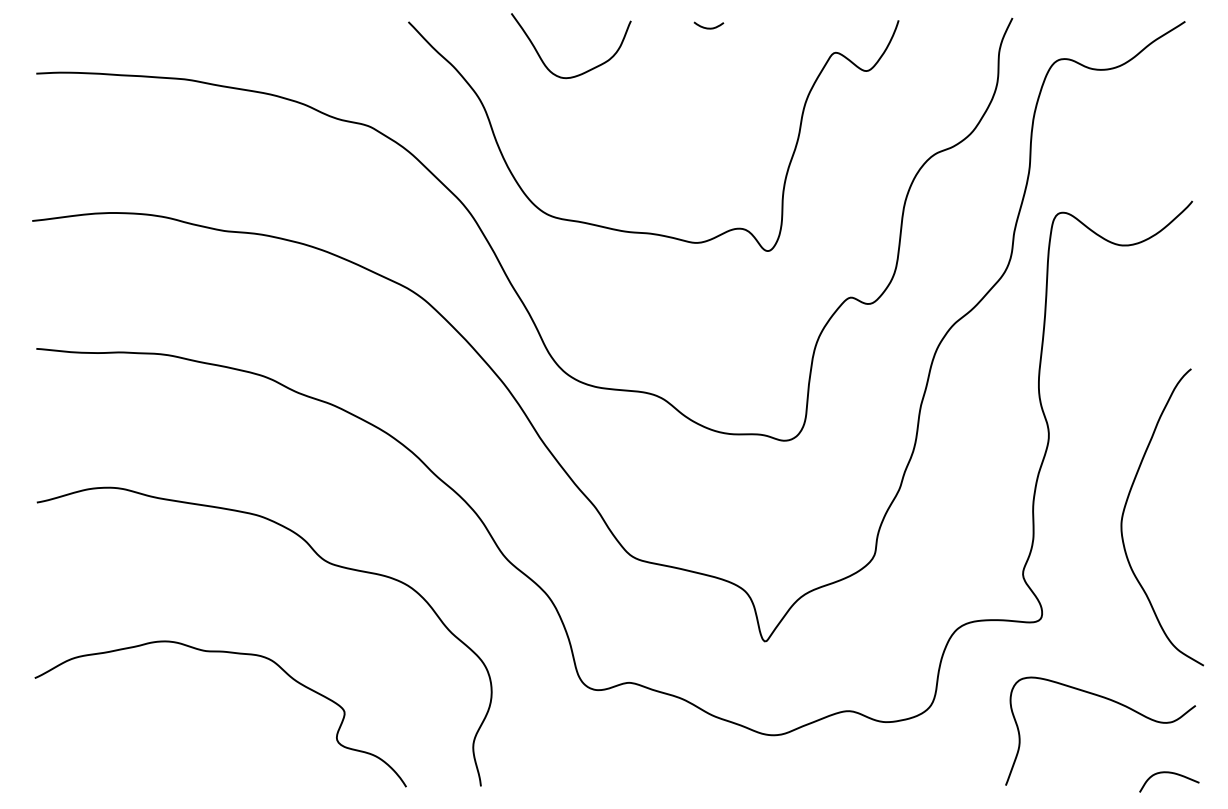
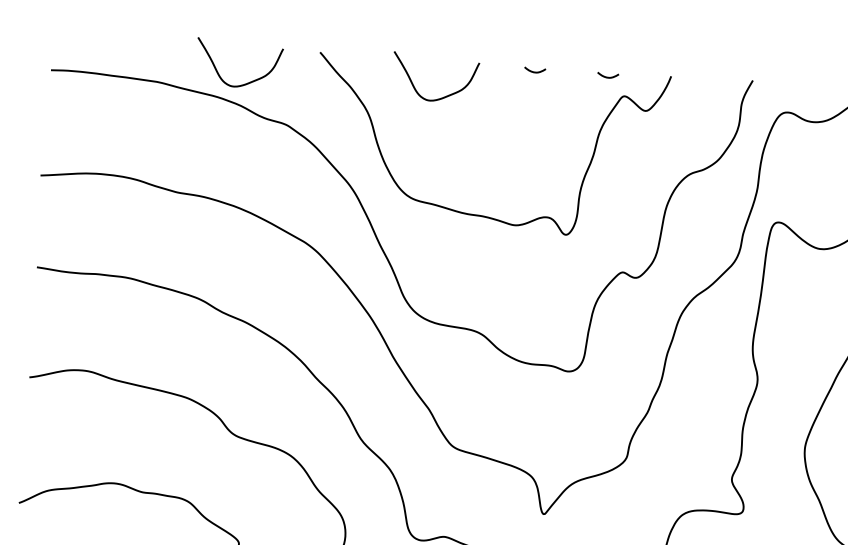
curve: (810, 27) -> (607, 76), added
curve: (308, 72) -> (245, 83), added

